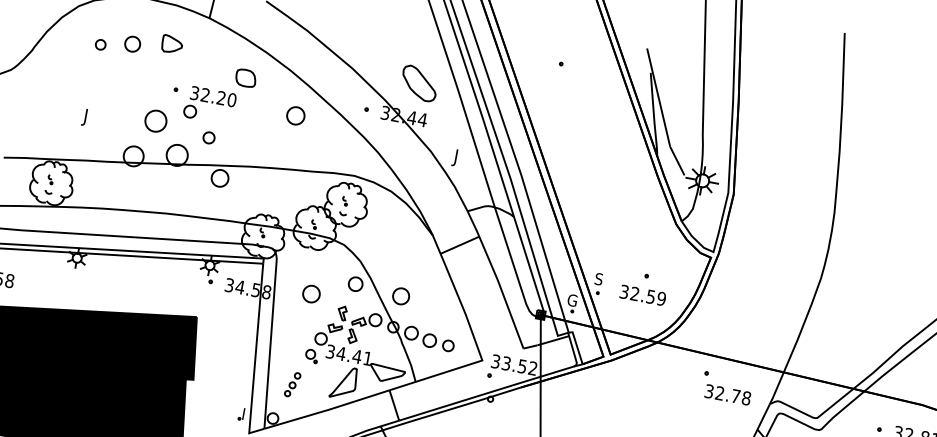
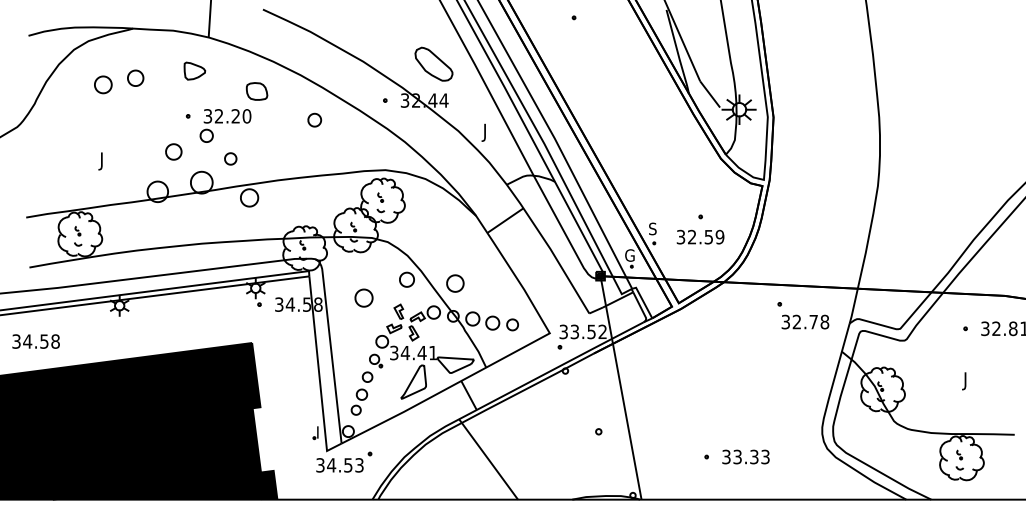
part: (171, 43) -> (194, 70), moved
part: (100, 44) -> (103, 84), size x1.67
part: (295, 115) -> (314, 119), size x0.71
part: (155, 120) -> (173, 151), size x0.71
part: (292, 384) -> (361, 393), size x1.67

